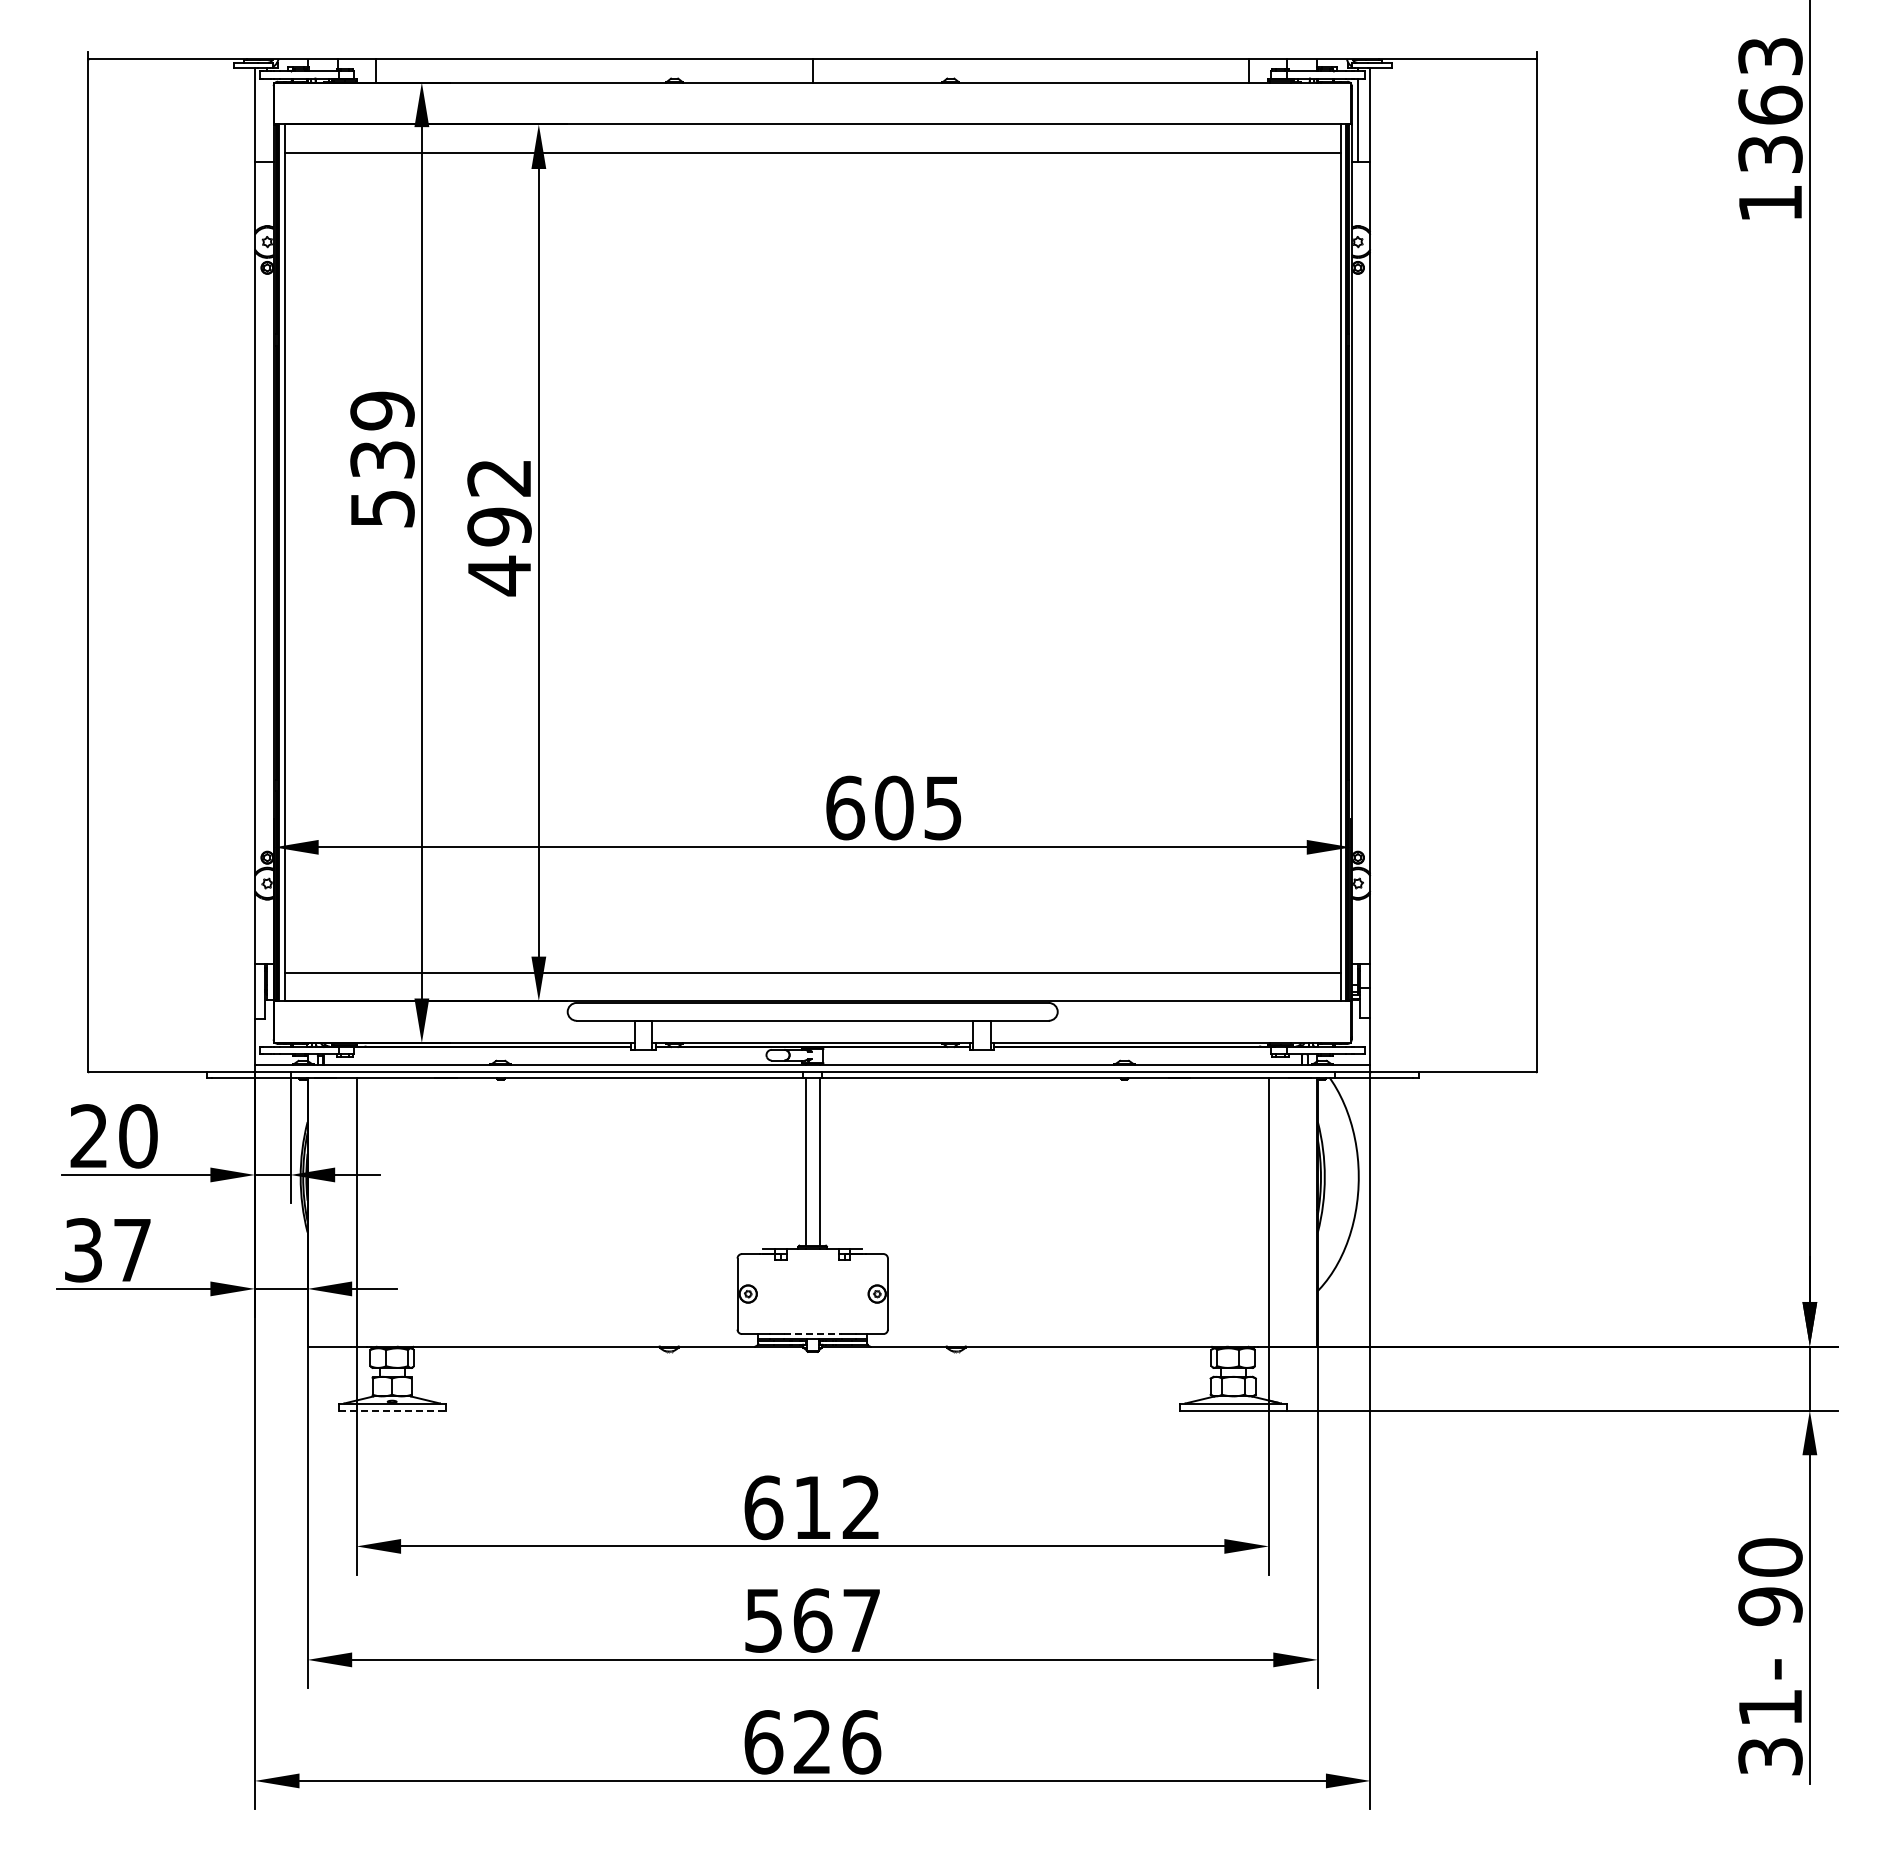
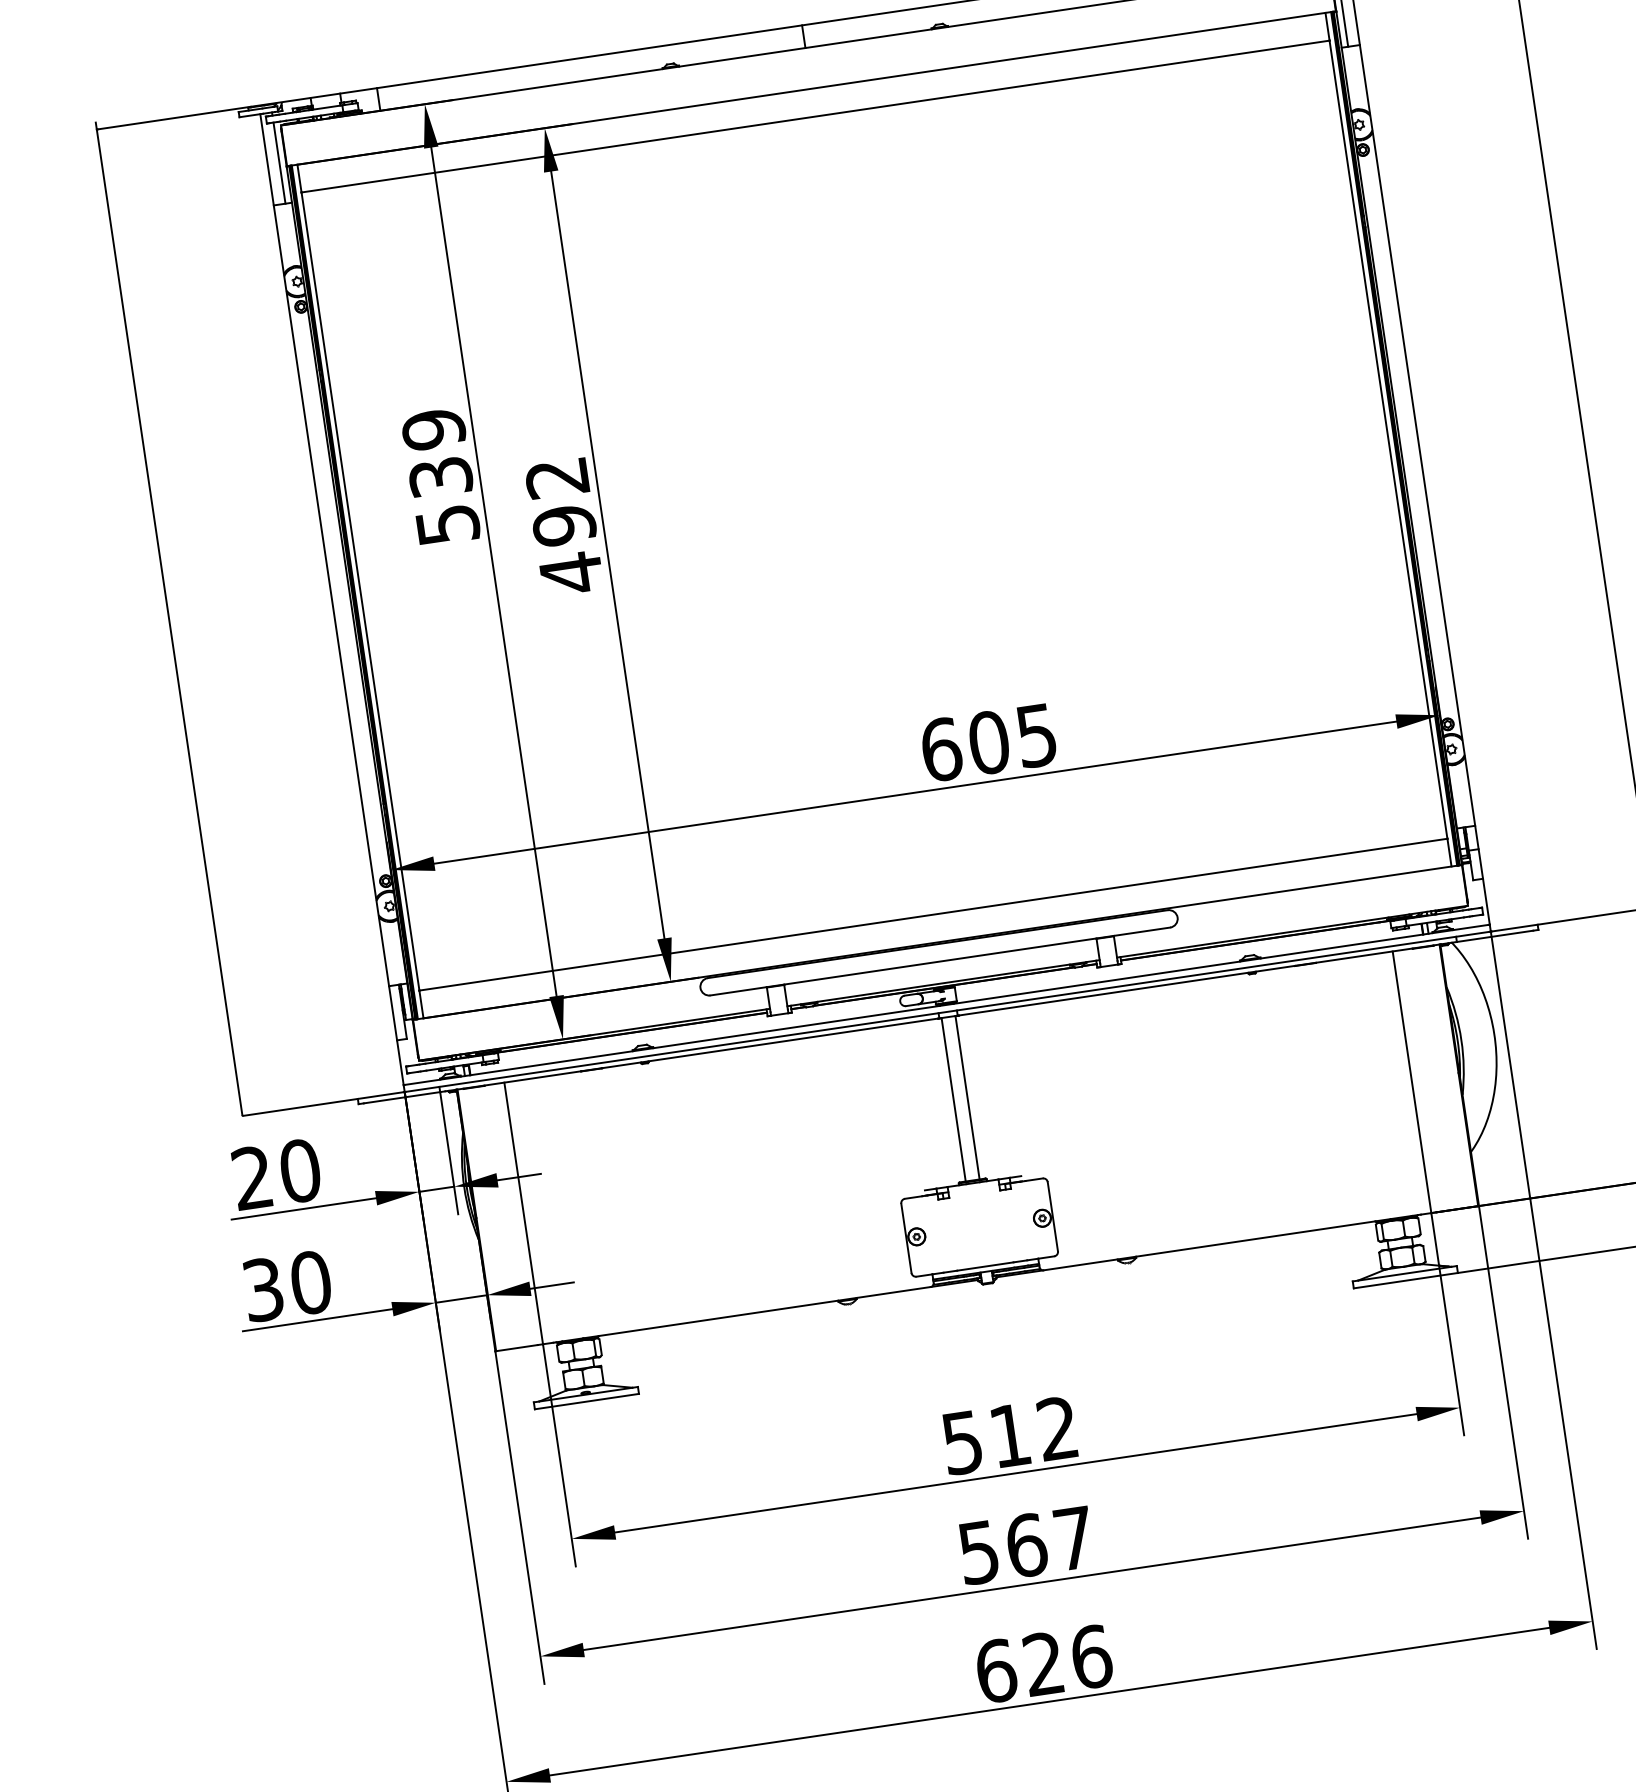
line: (266, 119) -> (278, 162), added
text: (132, 1250) -> (311, 1282), 37 -> 30
line: (812, 1334) -> (985, 1266), dashed -> solid
line: (392, 1410) -> (587, 1401), dashed -> solid
text: (763, 1507) -> (962, 1442), 612 -> 512

